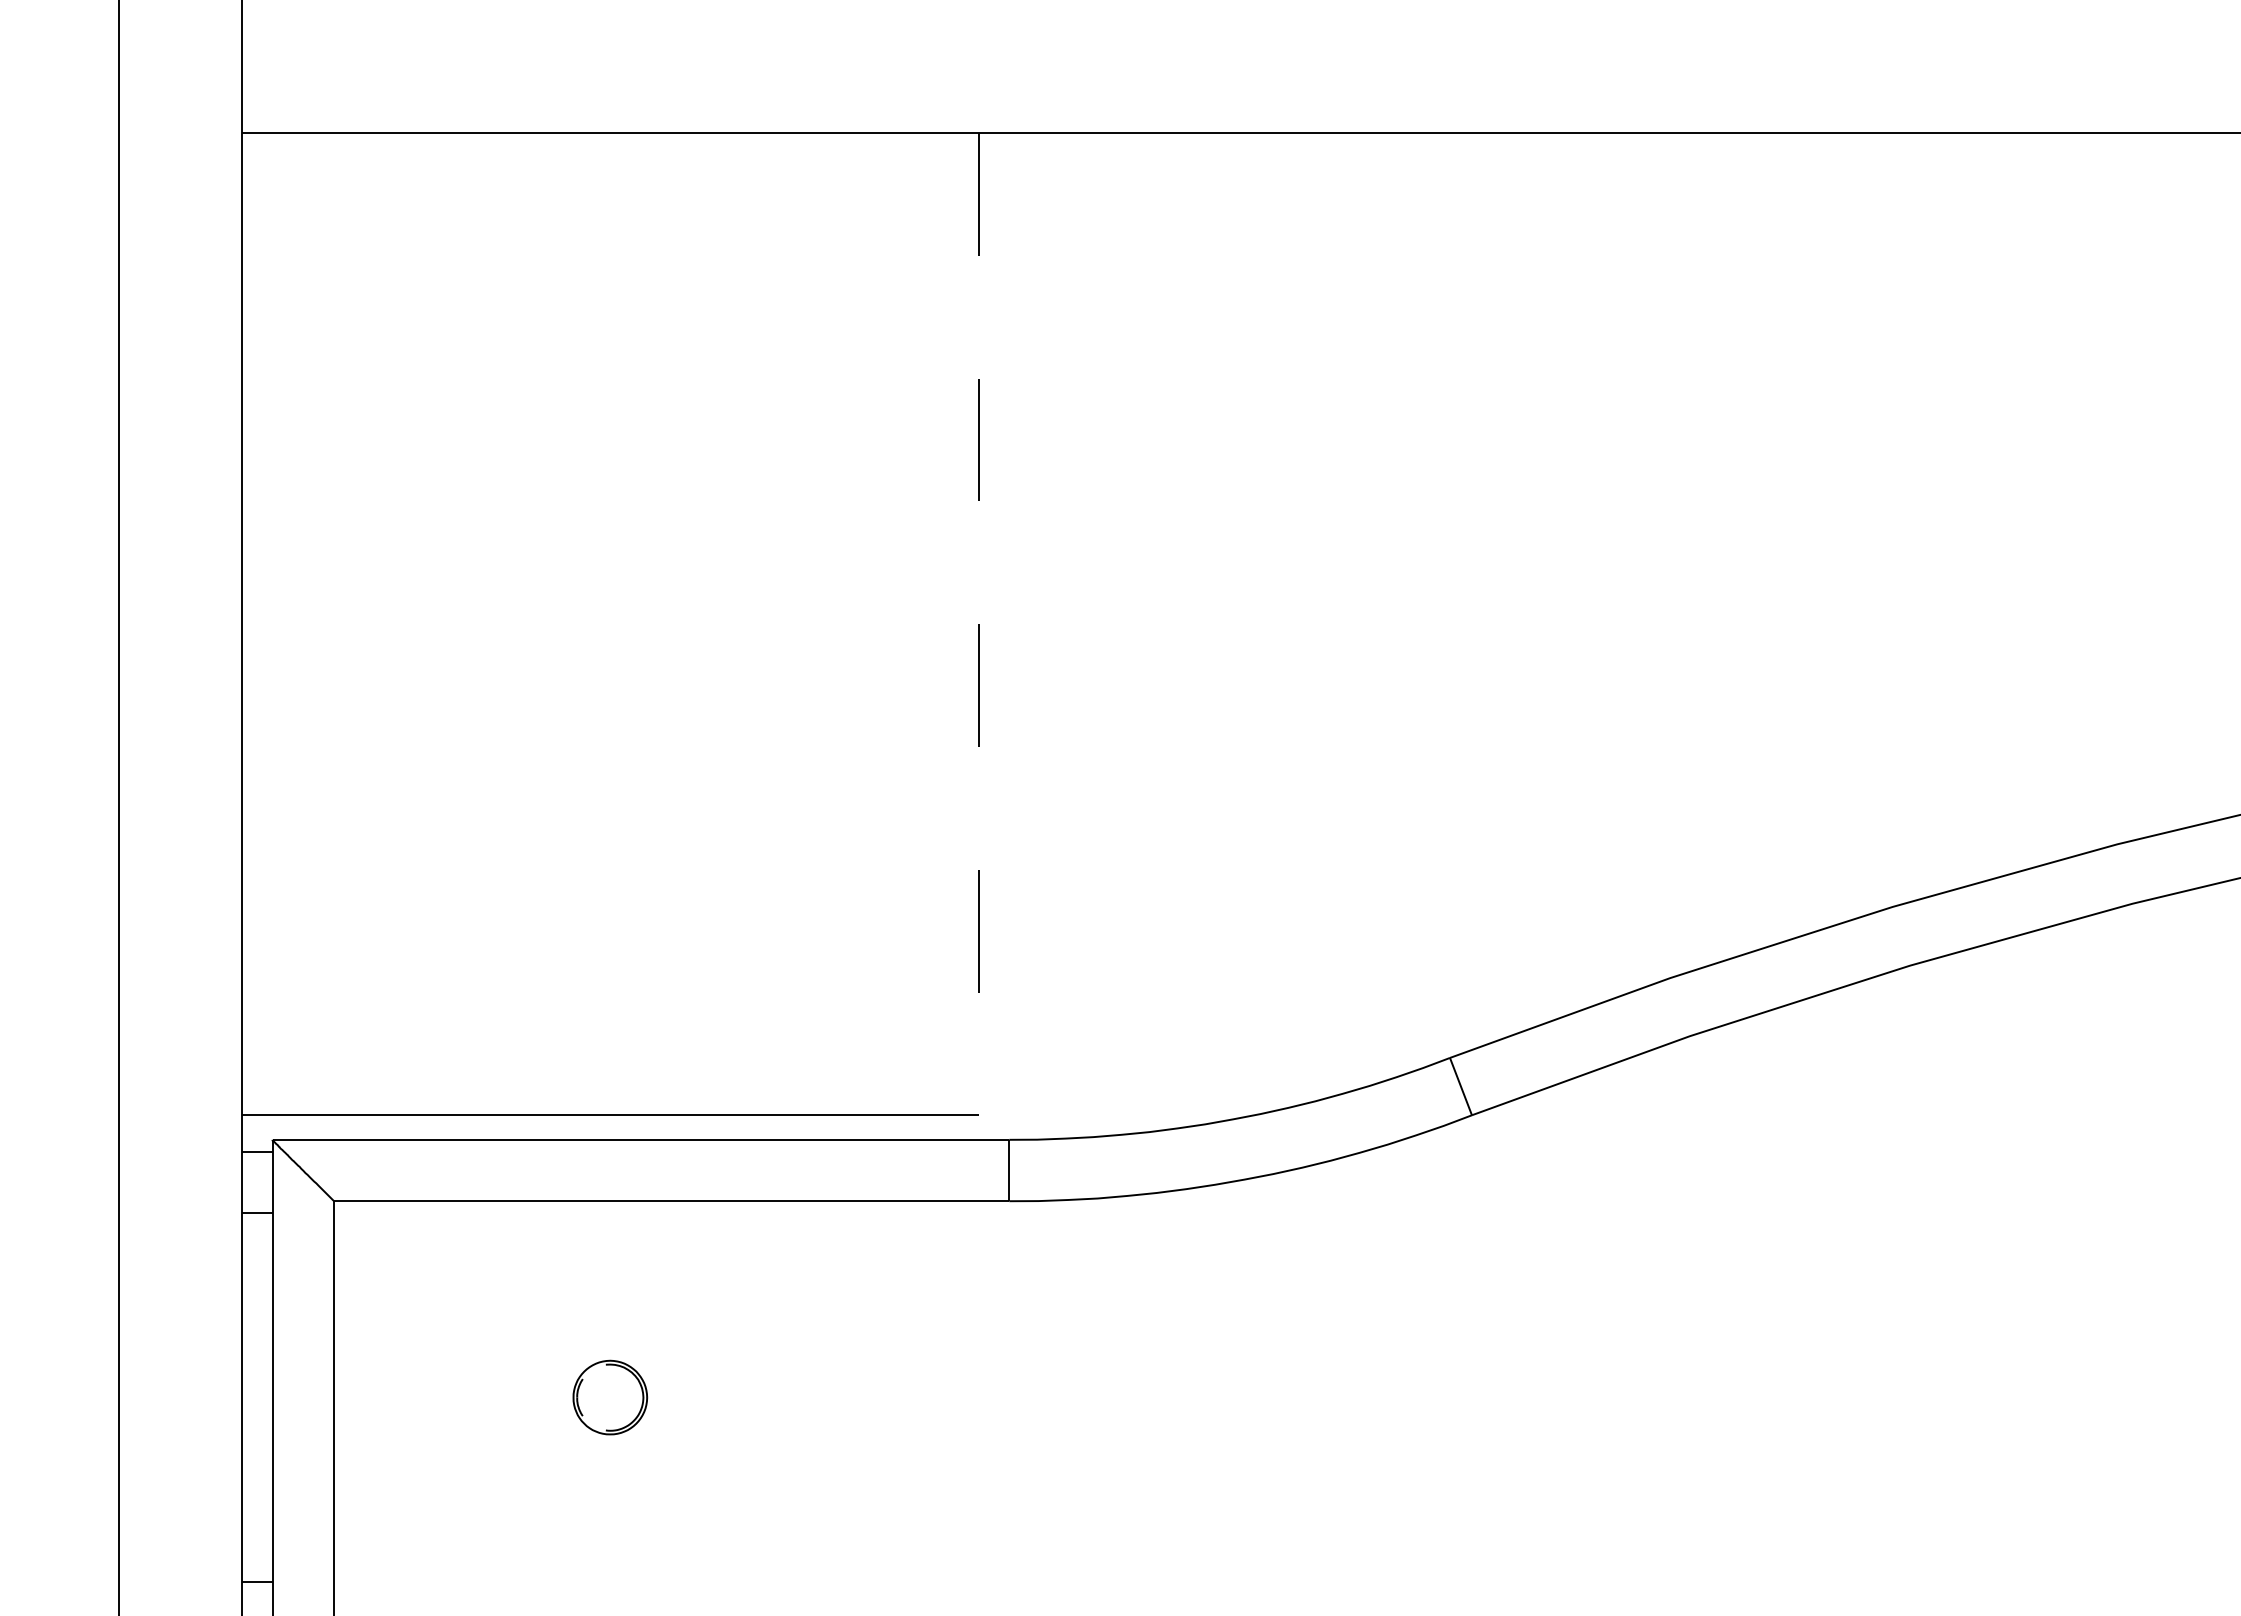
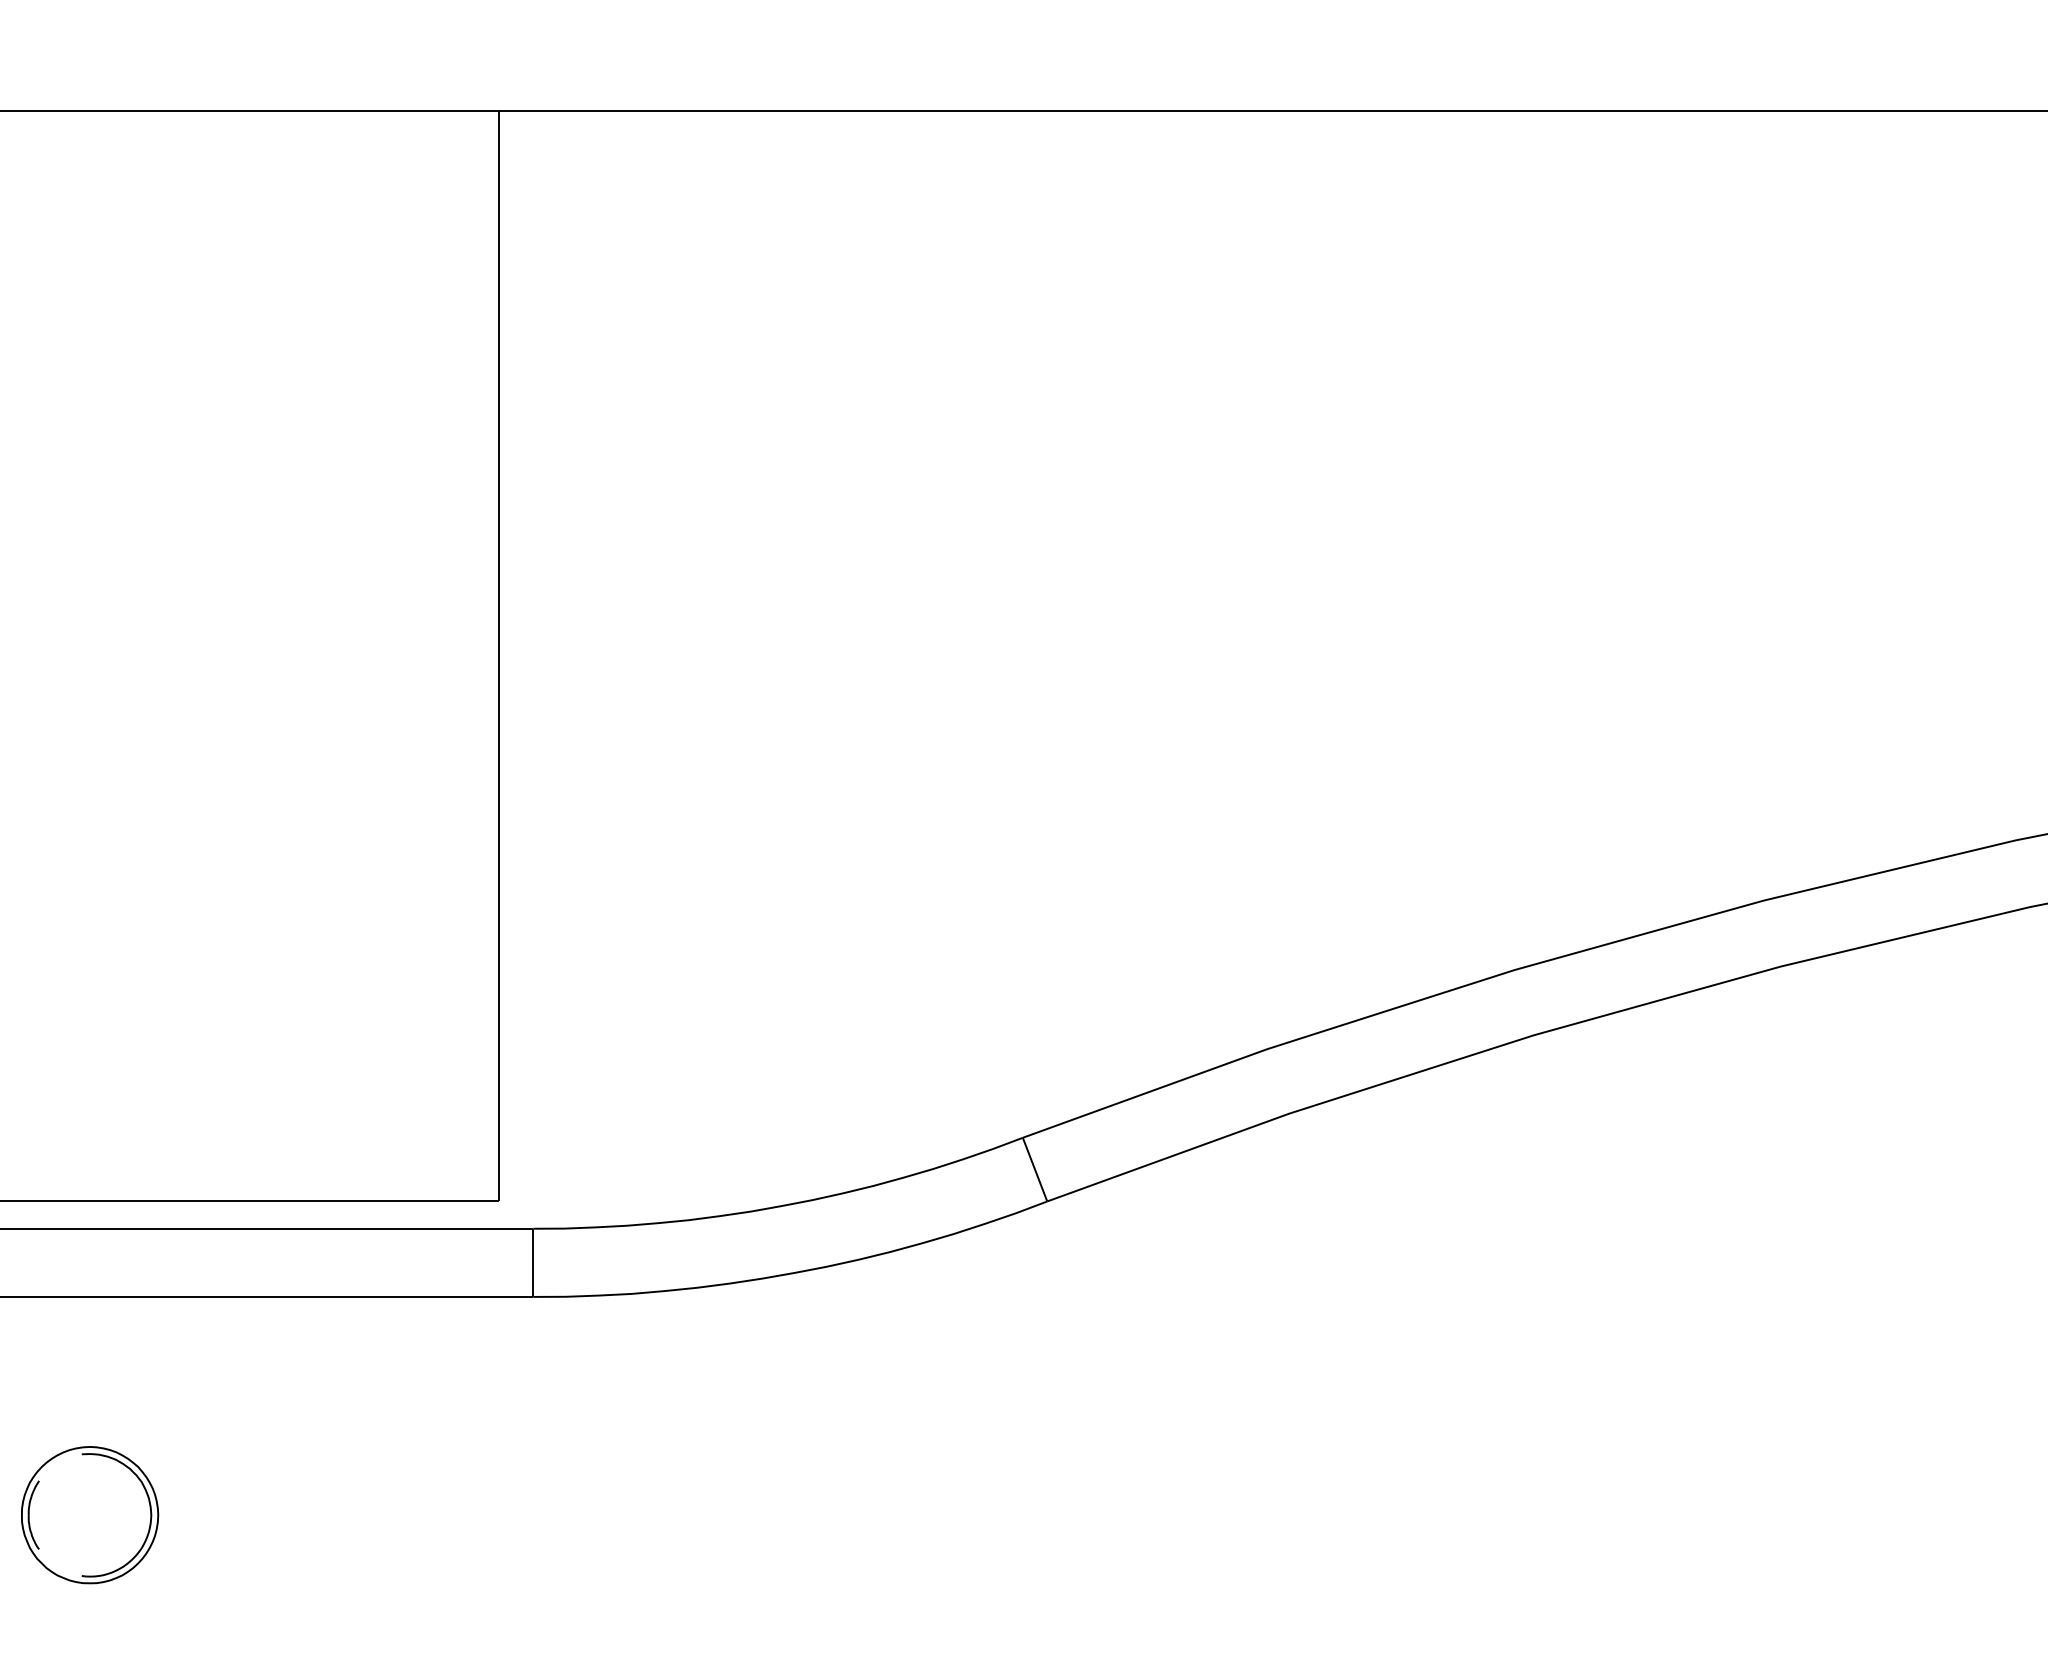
line: (978, 624) -> (499, 656), dashed -> solid
part: (610, 1397) -> (90, 1514), size x1.67

